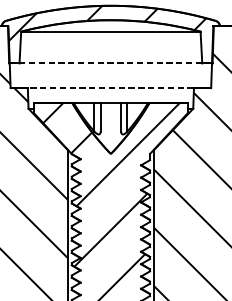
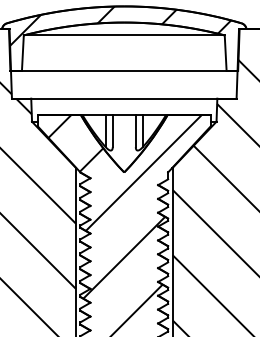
line: (111, 63) -> (124, 70), dashed -> solid
line: (111, 88) -> (124, 98), dashed -> solid

